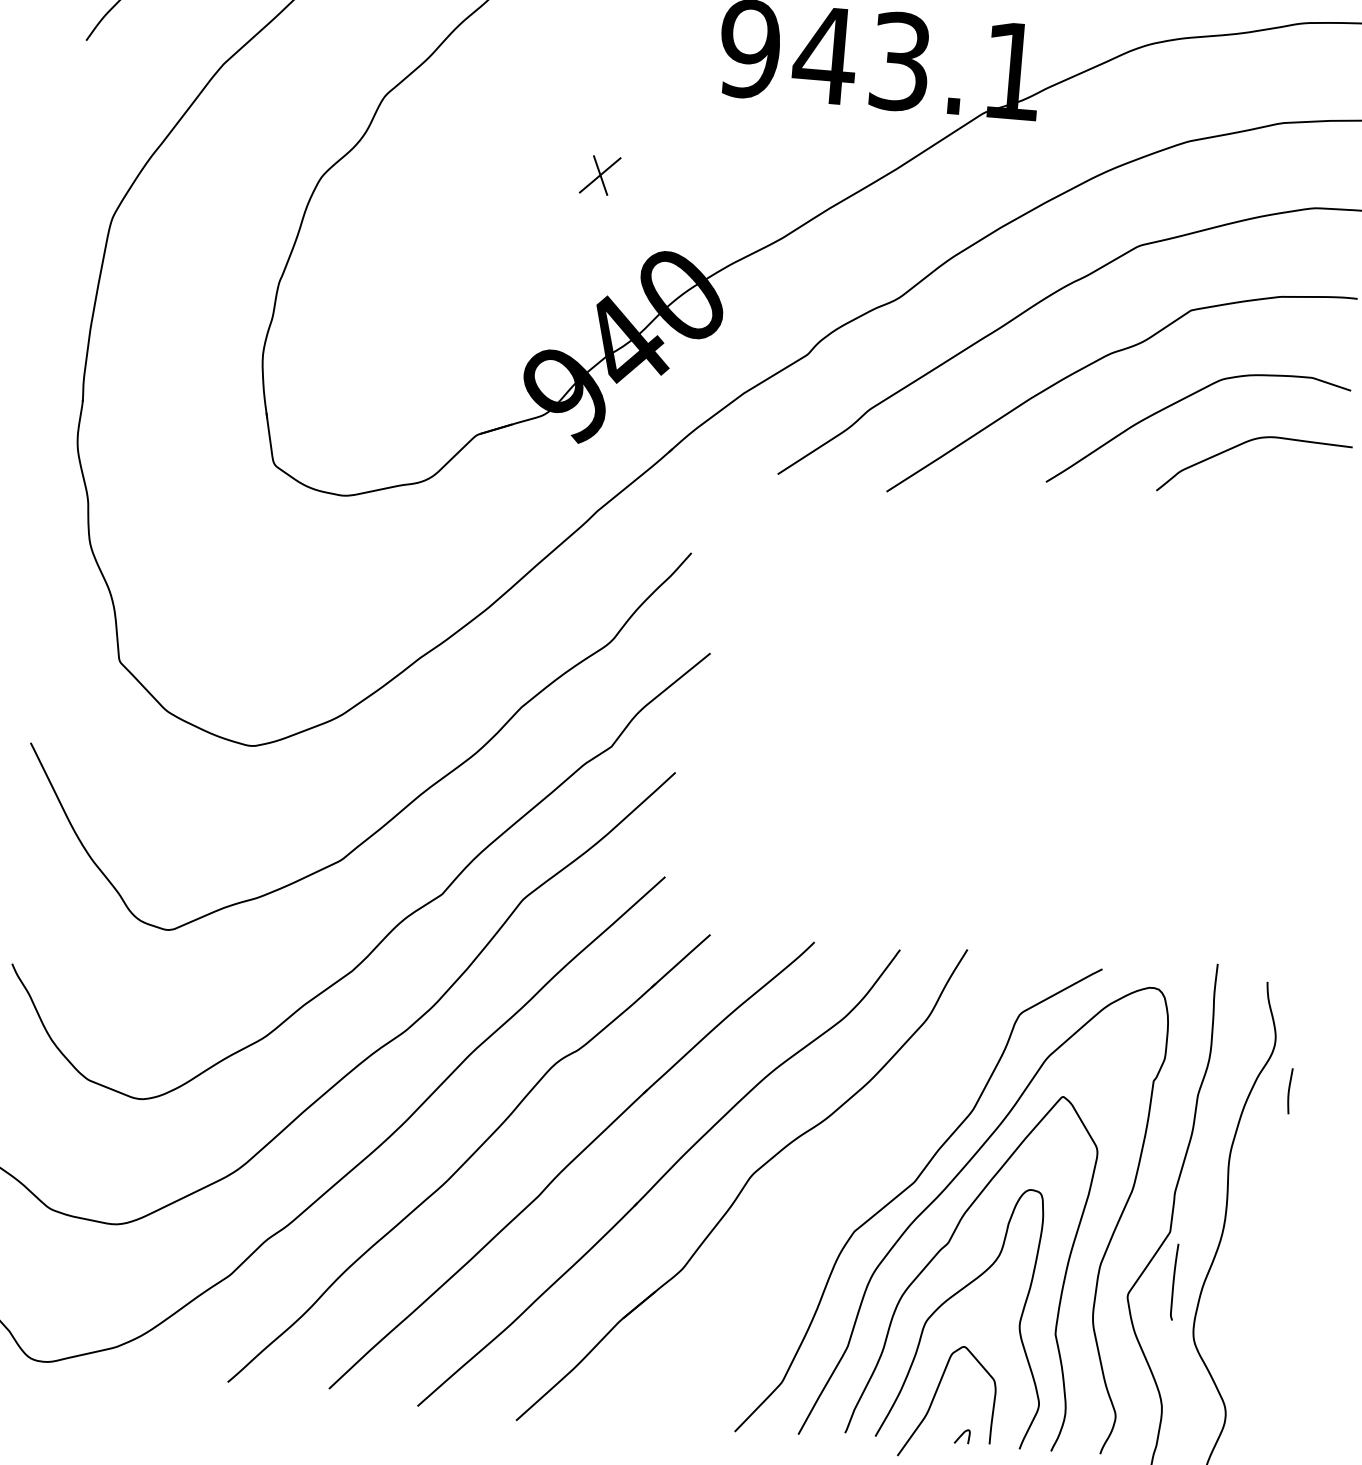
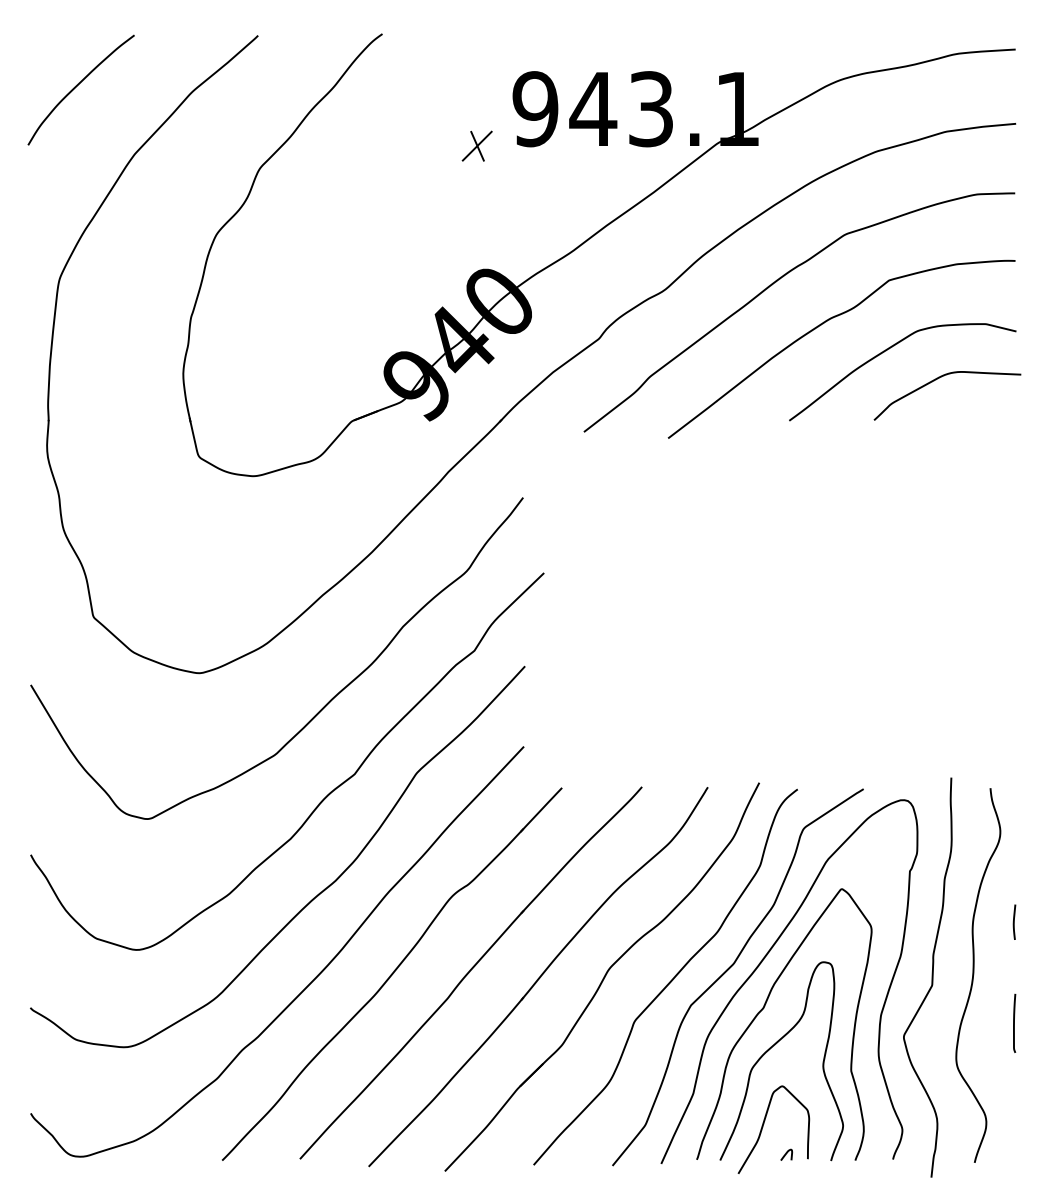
part: (599, 174) -> (476, 145), moved
curve: (1289, 1090) -> (1014, 921), moved
curve: (830, 1197) -> (670, 980), added
curve: (1174, 1280) -> (1014, 1022), moved

